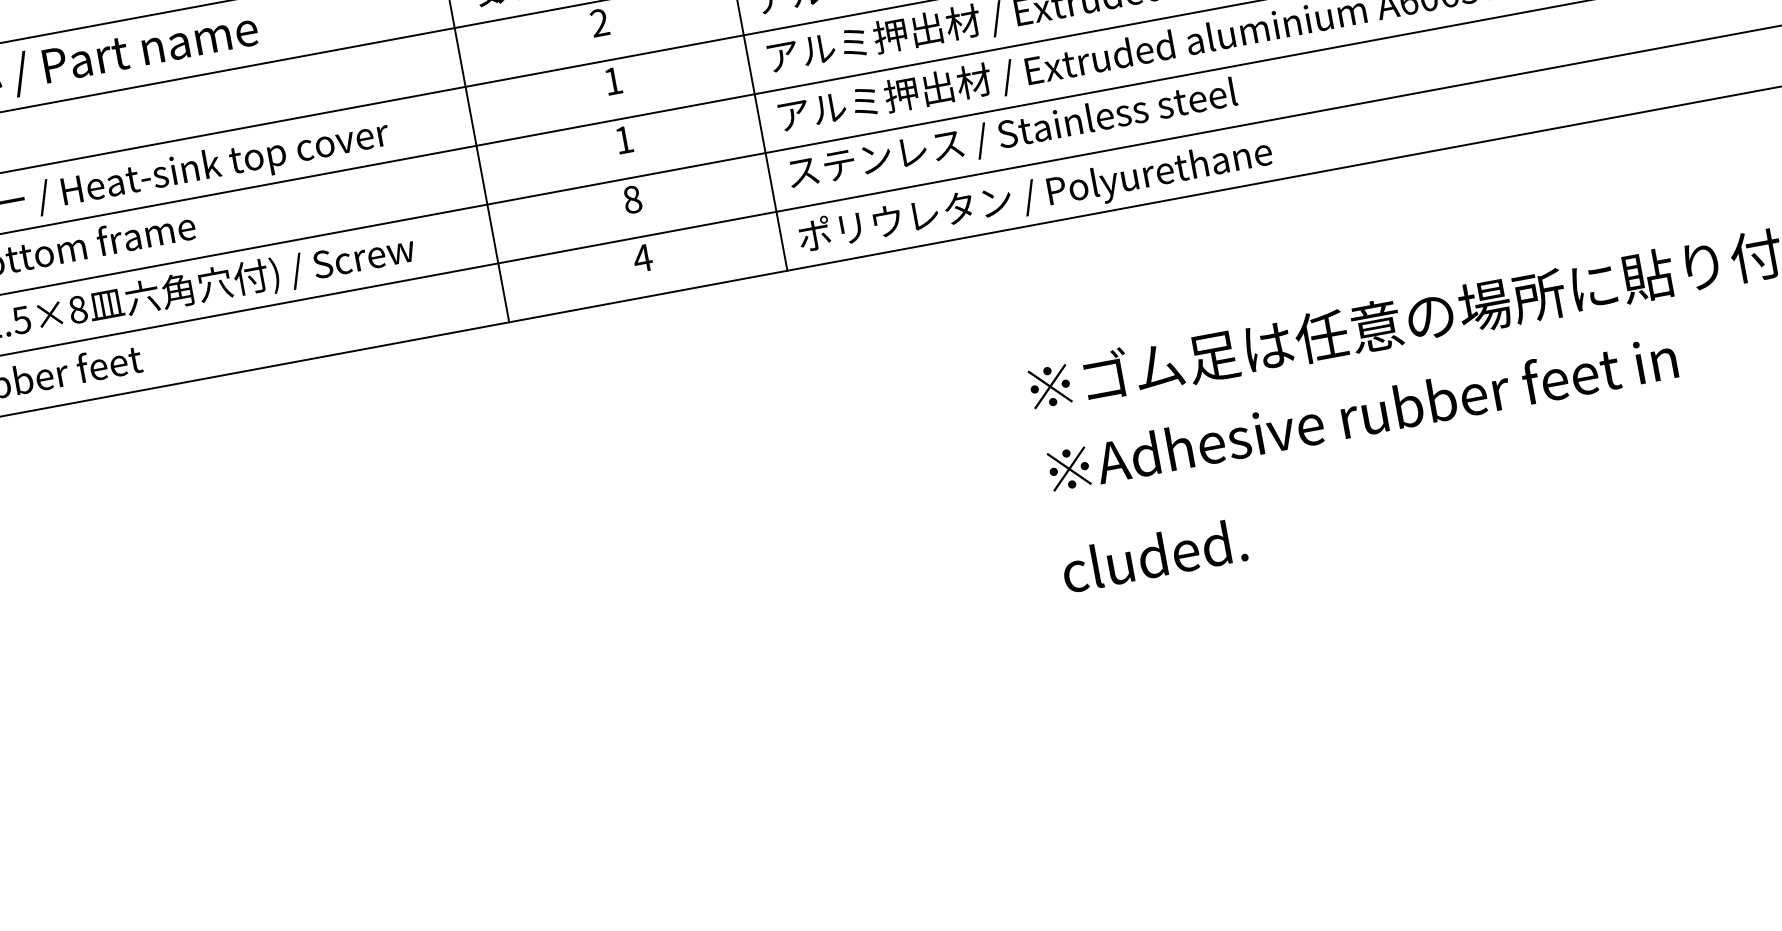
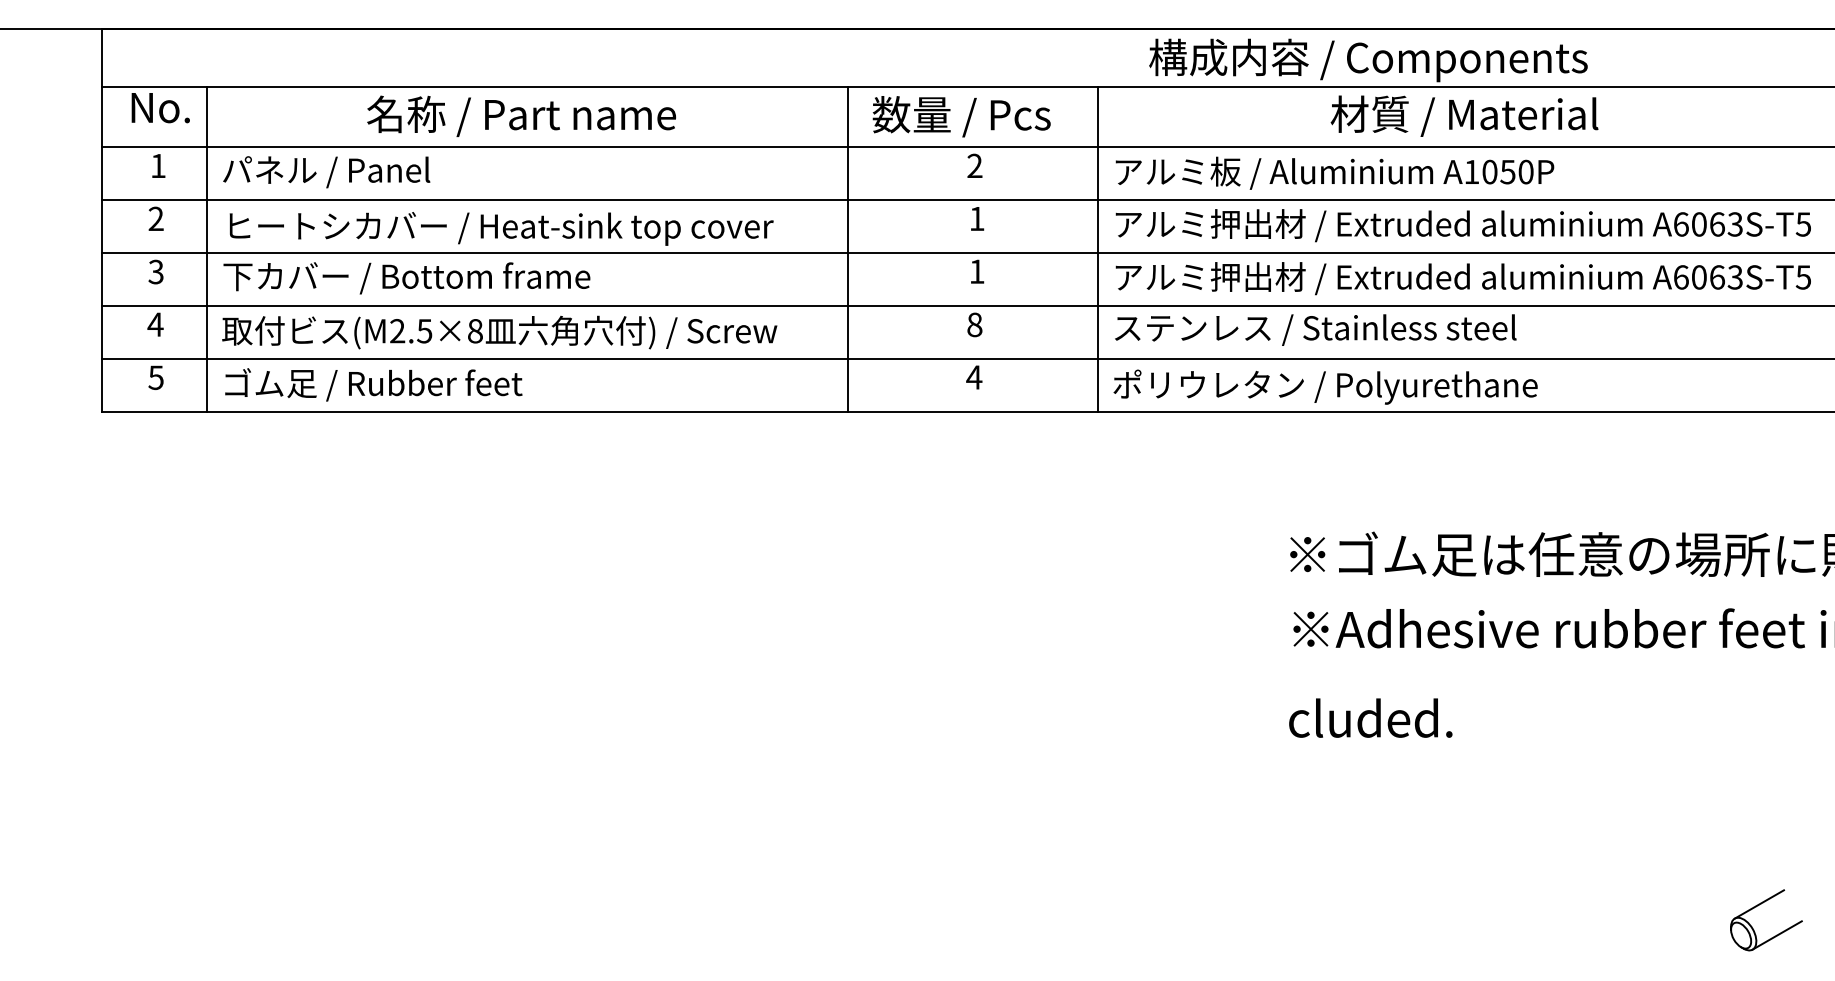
part: (1621, 708) -> (1752, 926), added

